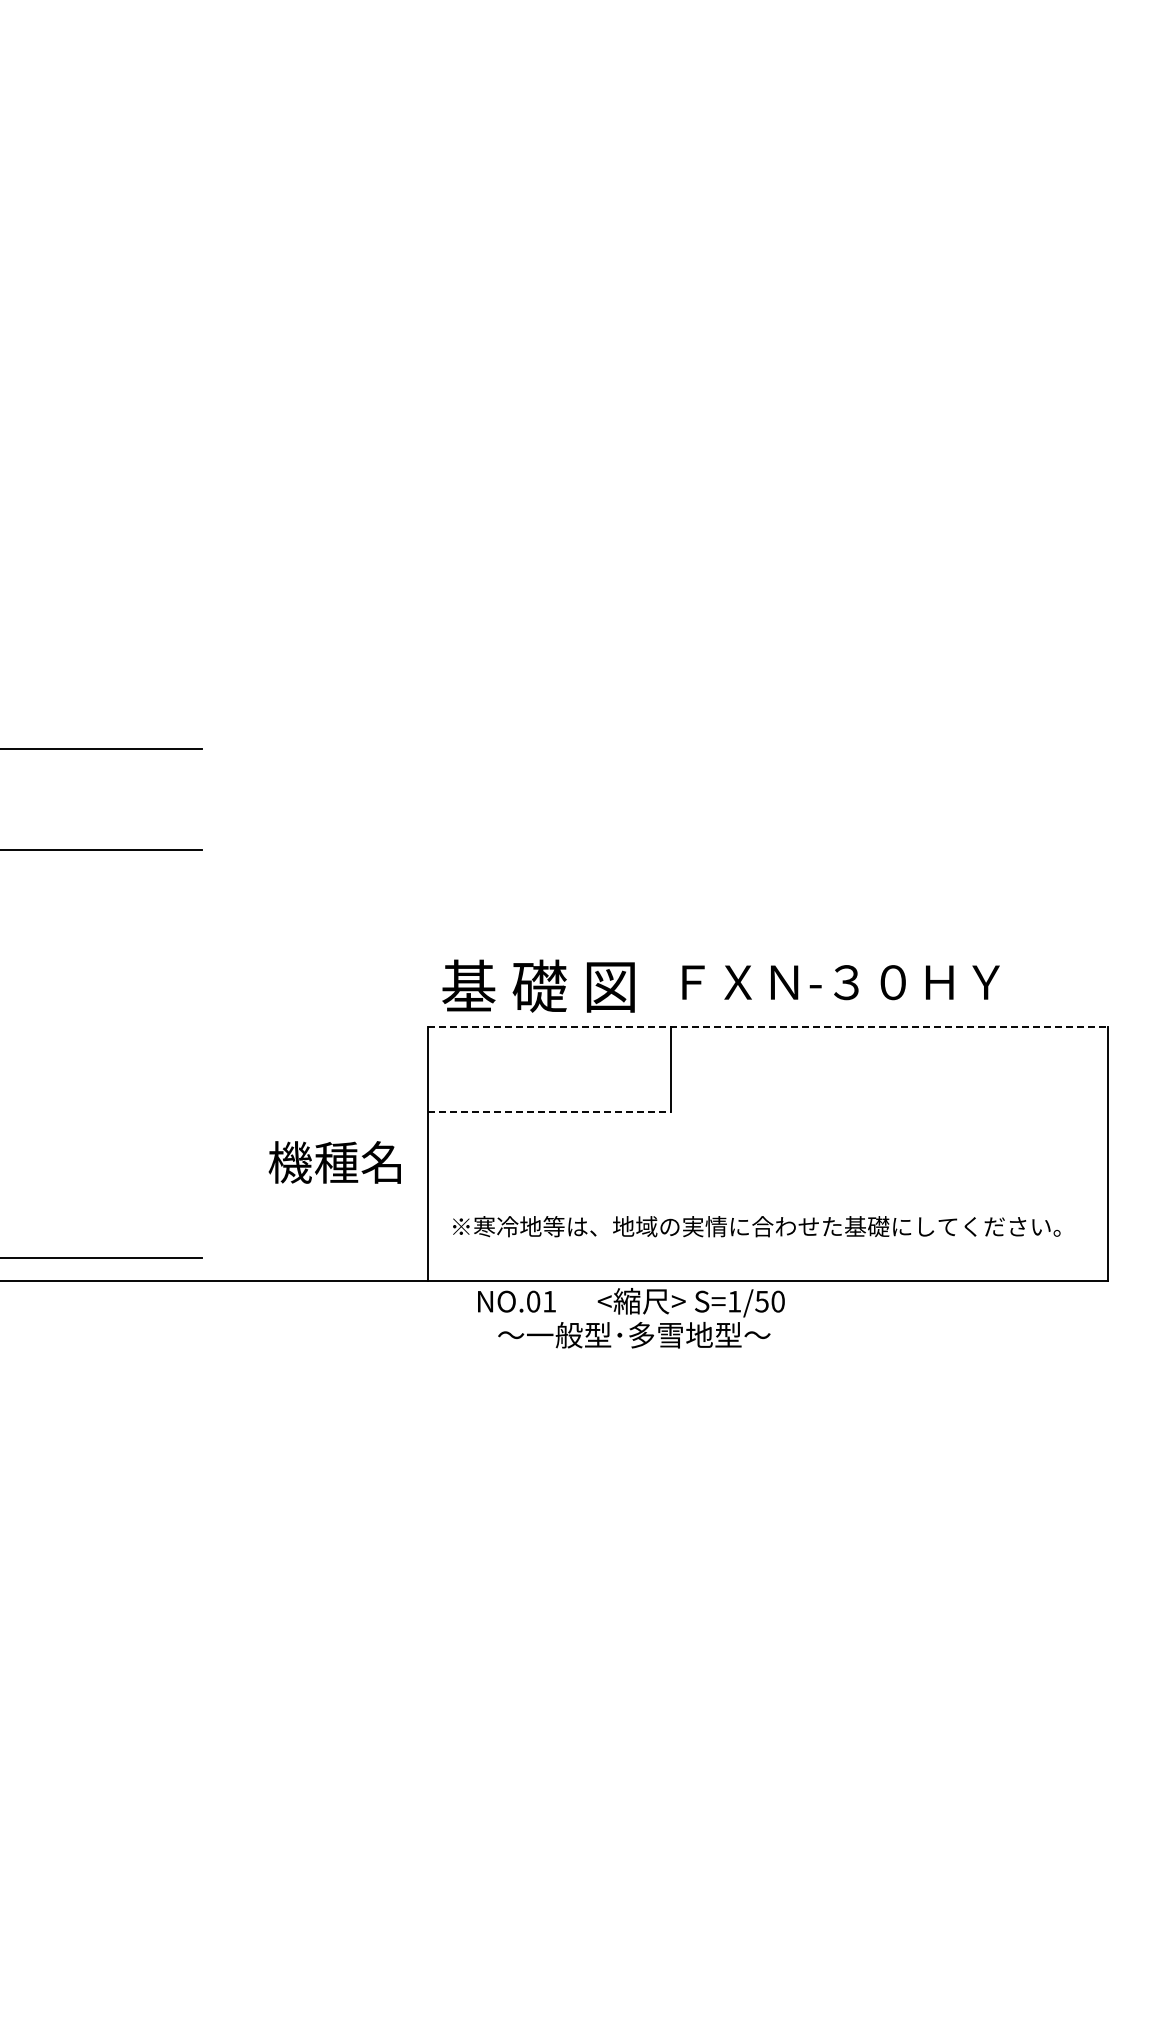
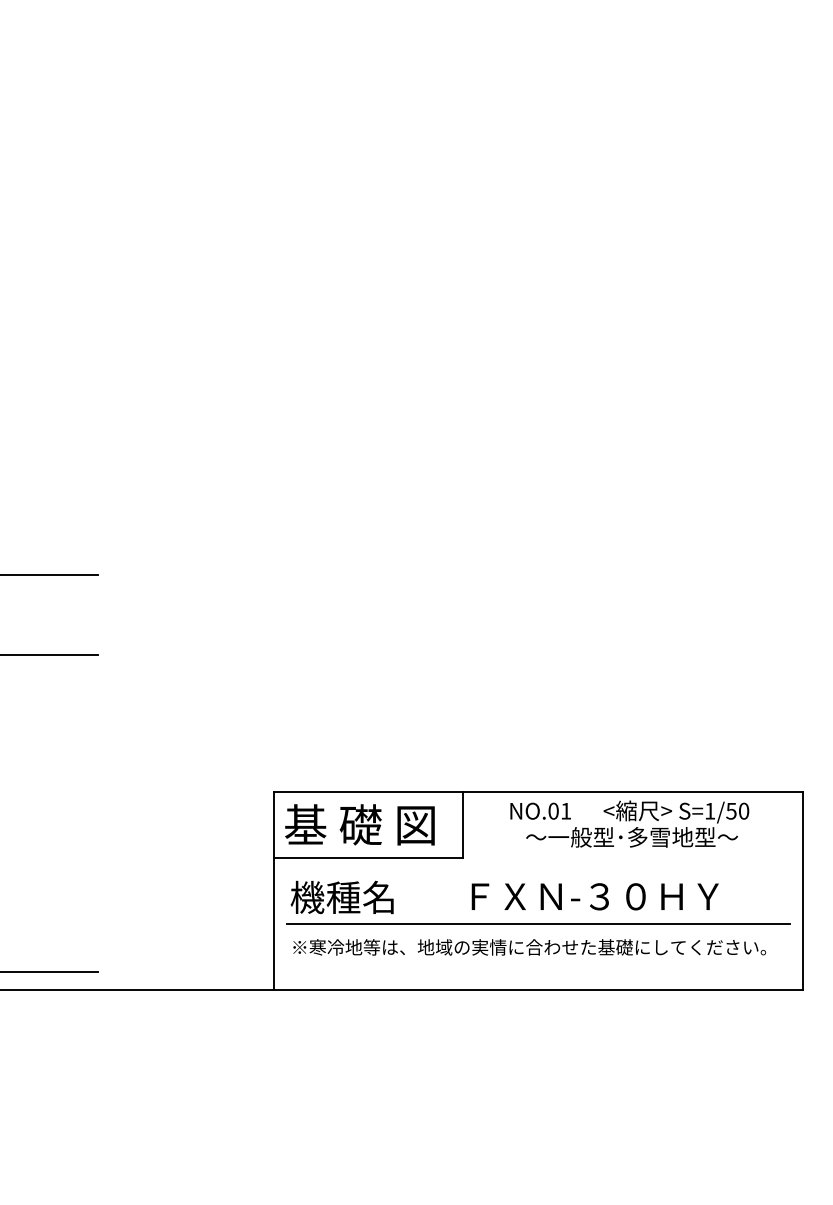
text: (840, 982) -> (594, 896), moved
text: (538, 985) -> (359, 824), moved
line: (767, 1026) -> (538, 791), dashed -> solid
line: (549, 1111) -> (368, 857), dashed -> solid
text: (334, 1162) -> (341, 897), moved
line: (767, 1196) -> (538, 923), added
text: (631, 1318) -> (629, 824), moved

